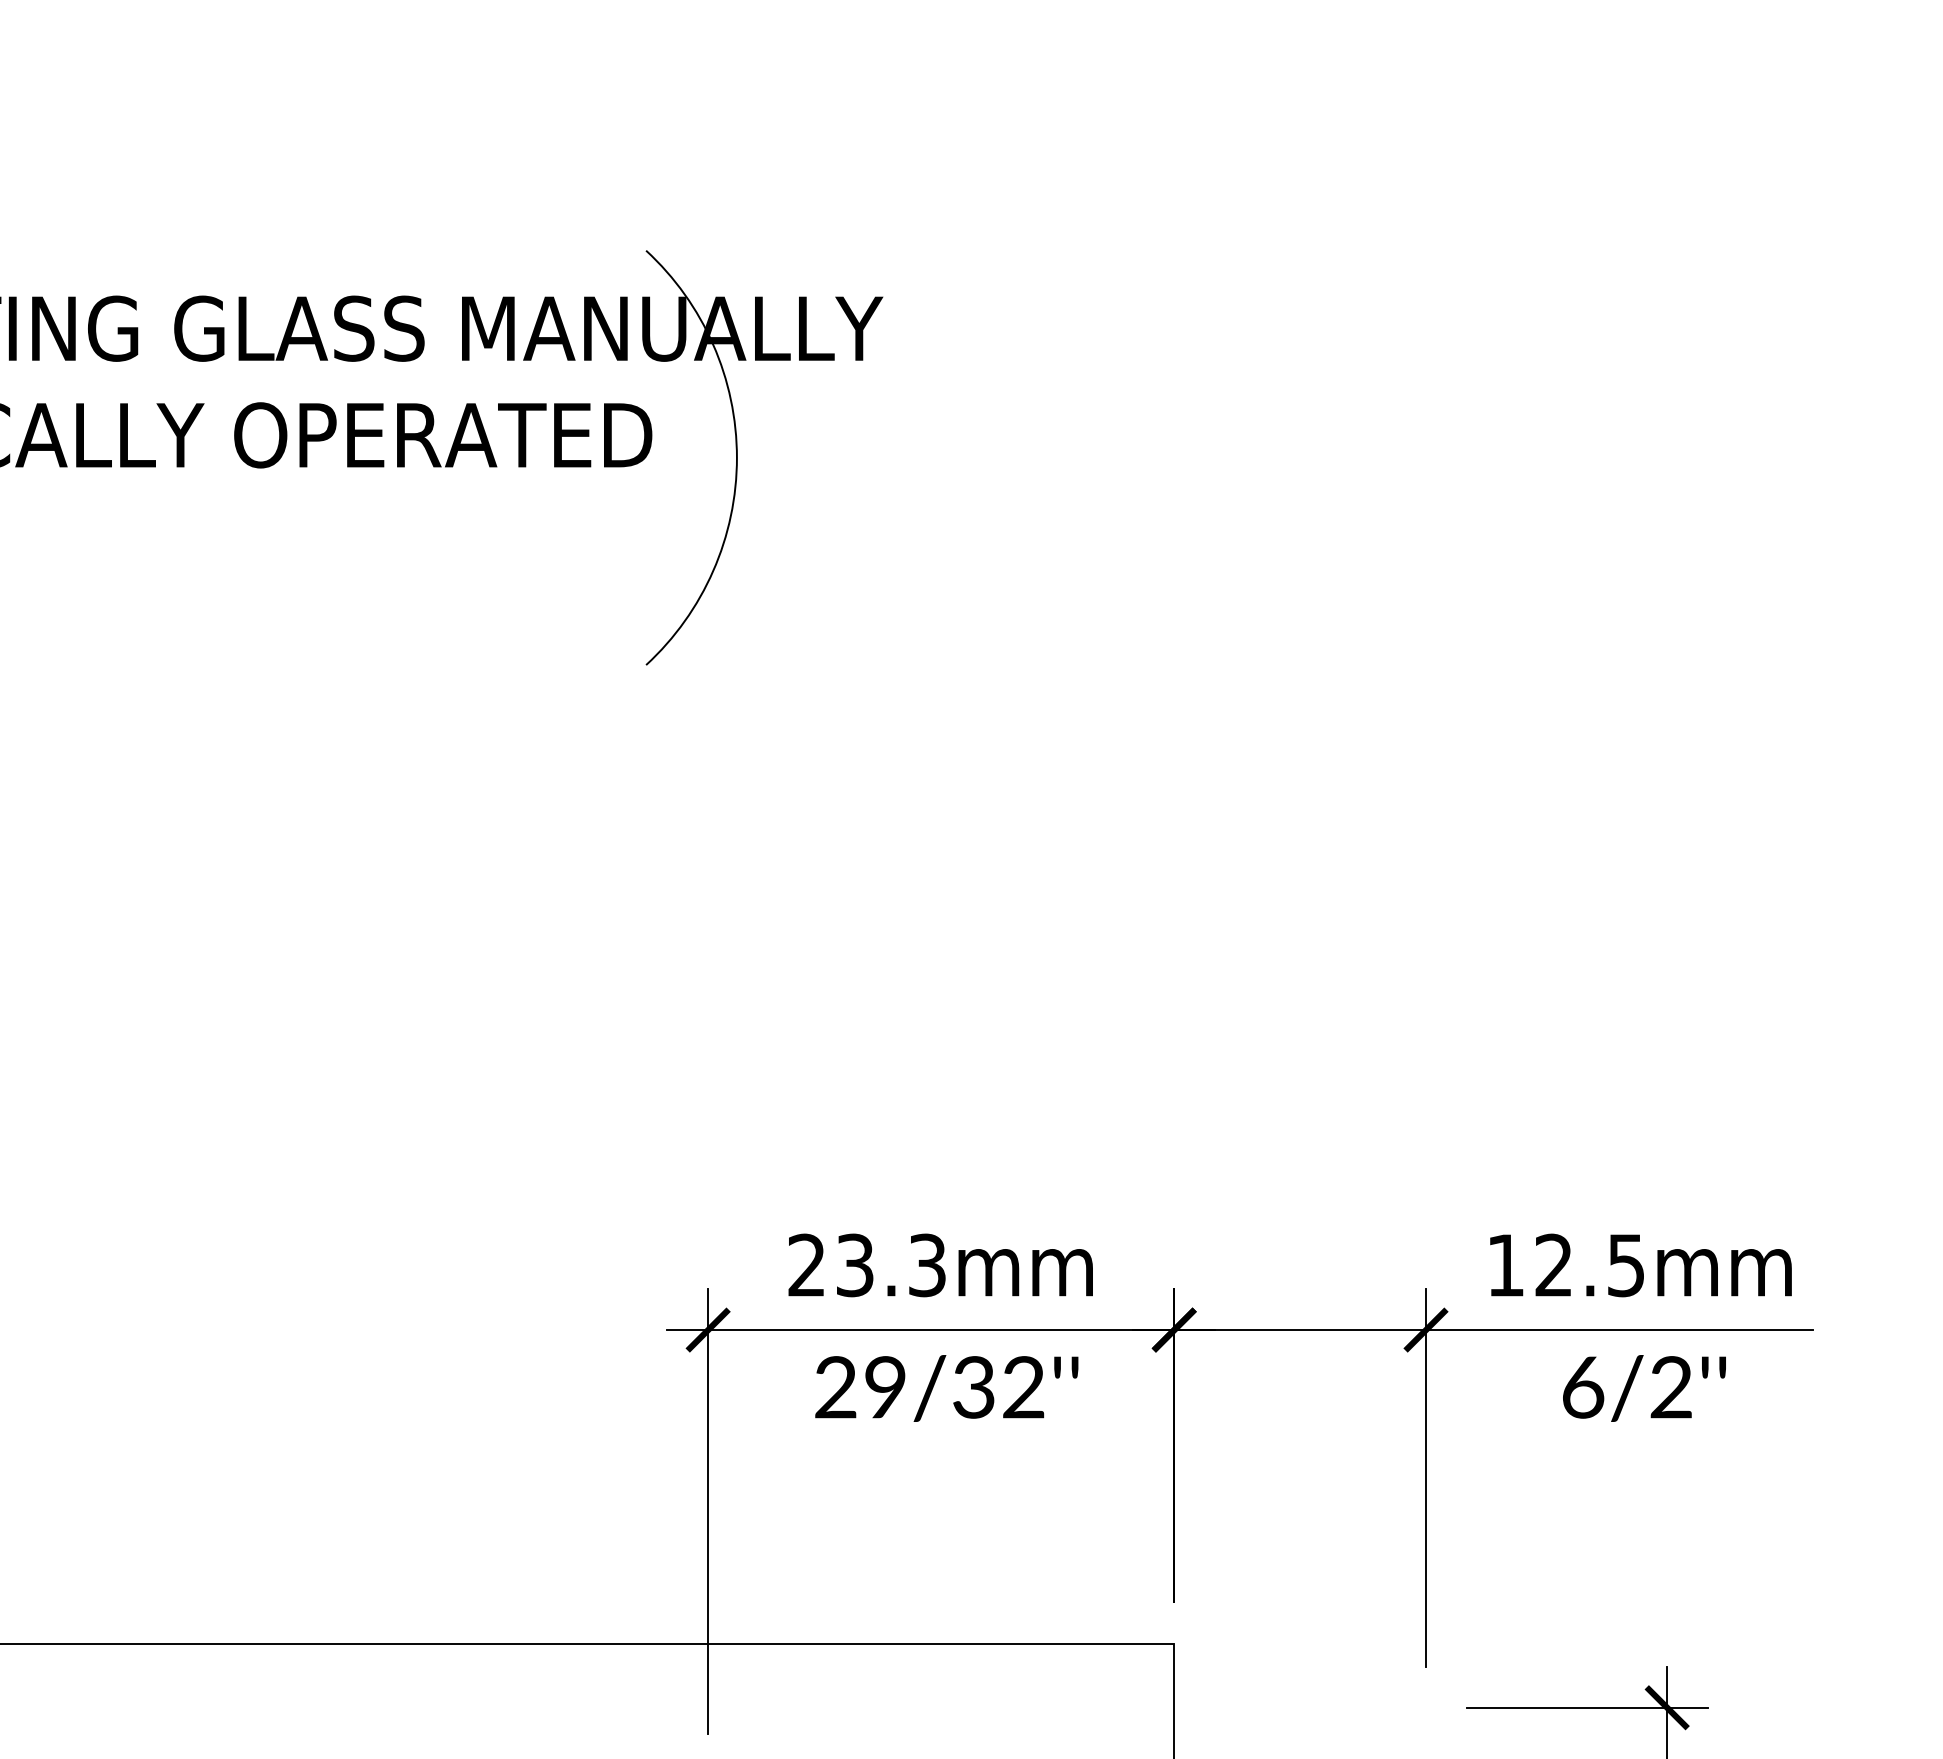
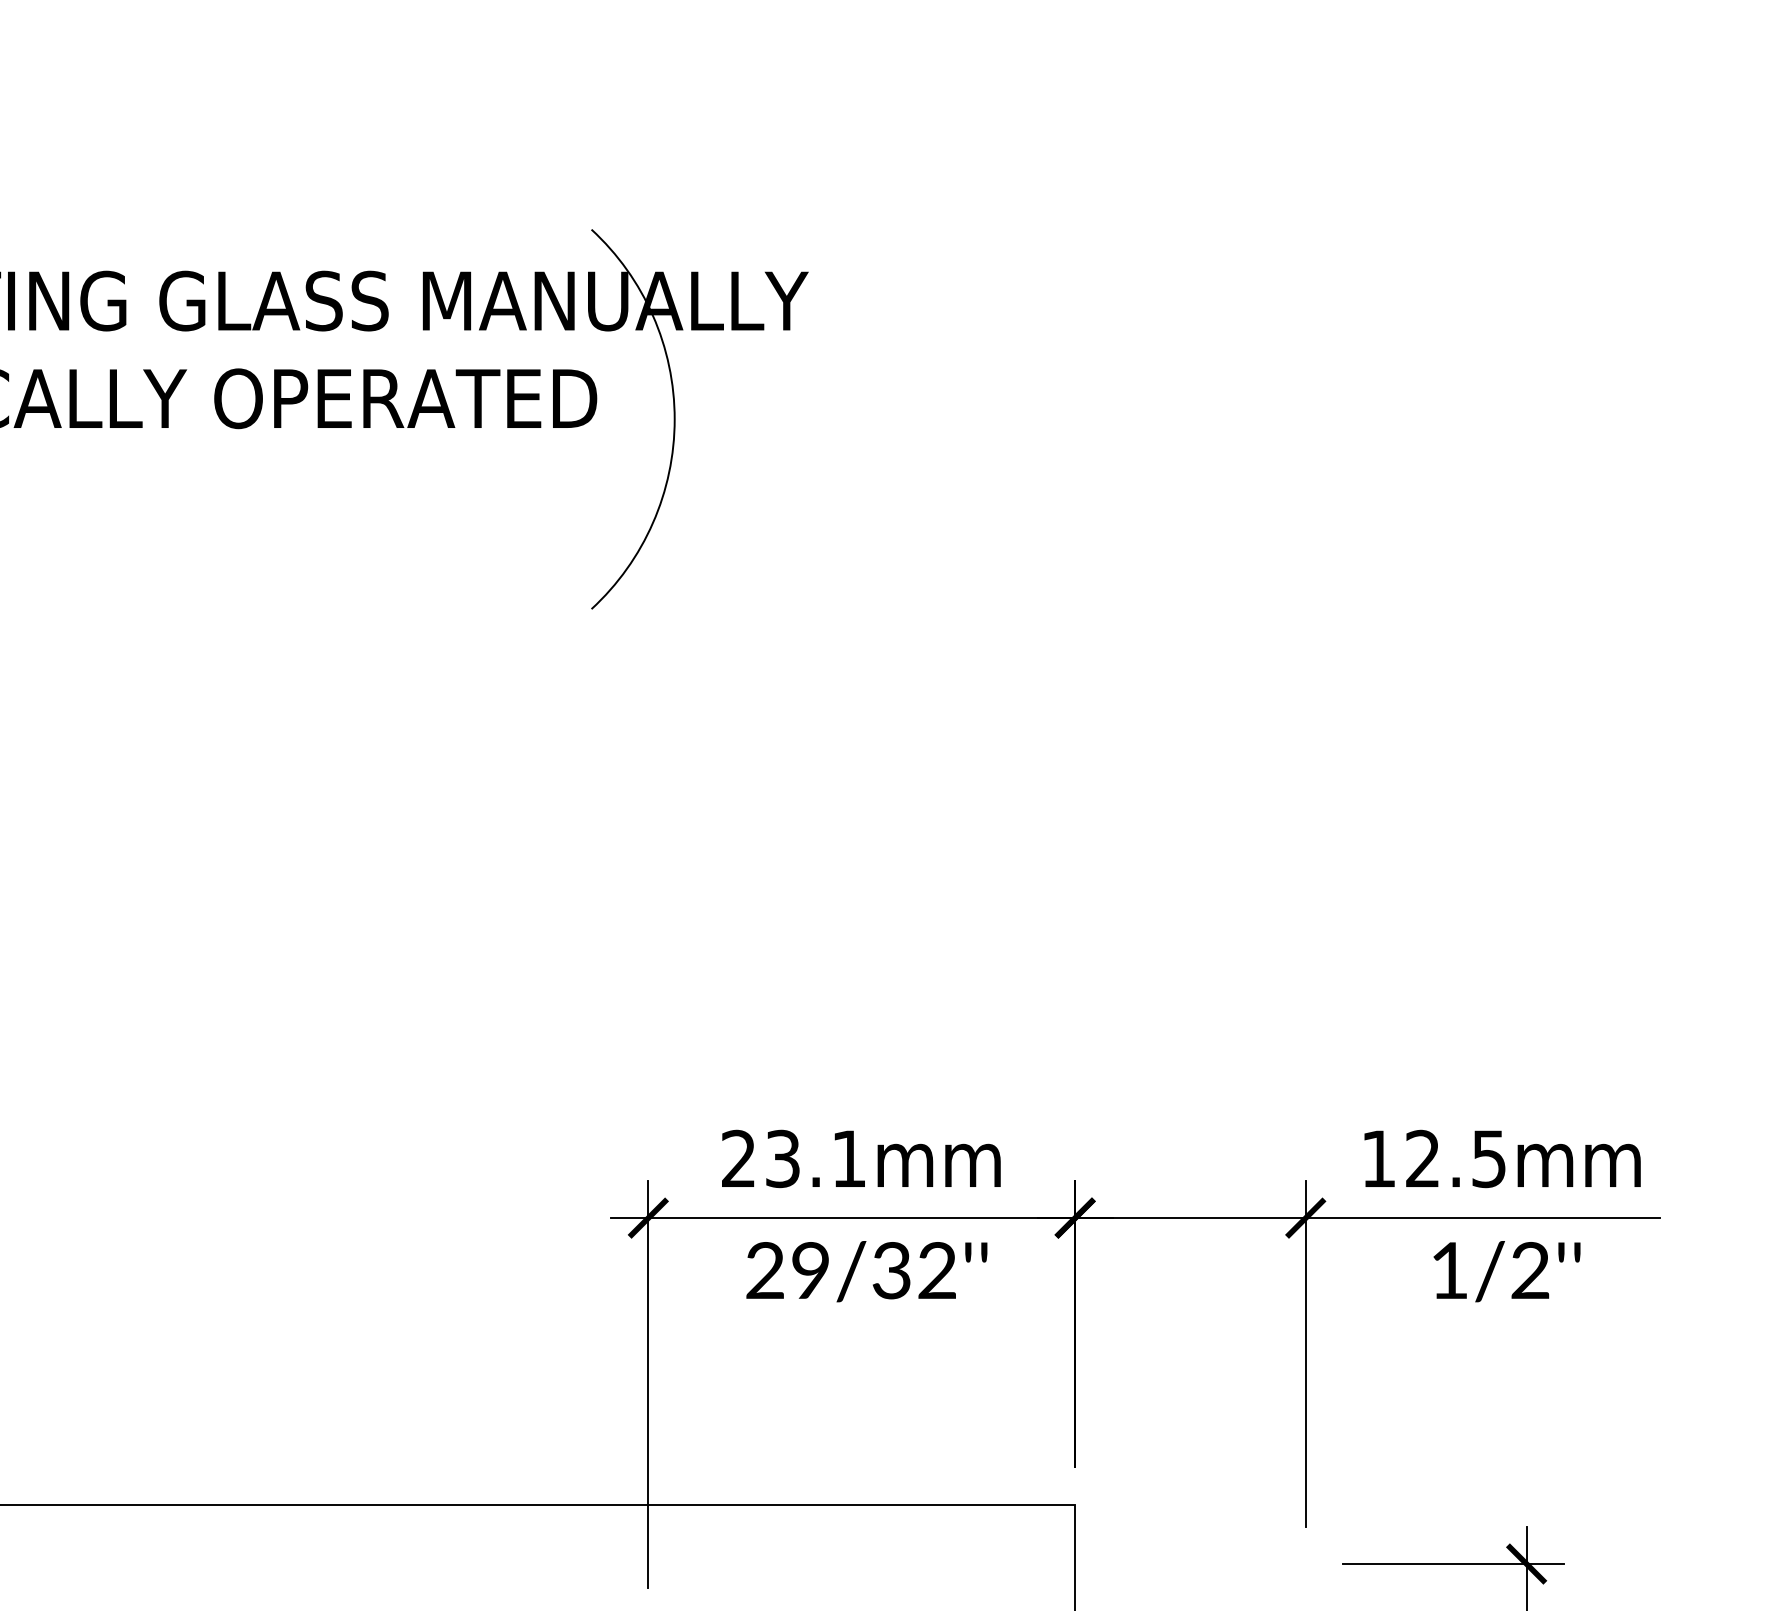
text: (927, 1265) -> (849, 1158), 23.3mm -> 23.1mm
text: (1583, 1387) -> (1449, 1270), 6/2''\f] -> 1/2''\f]

